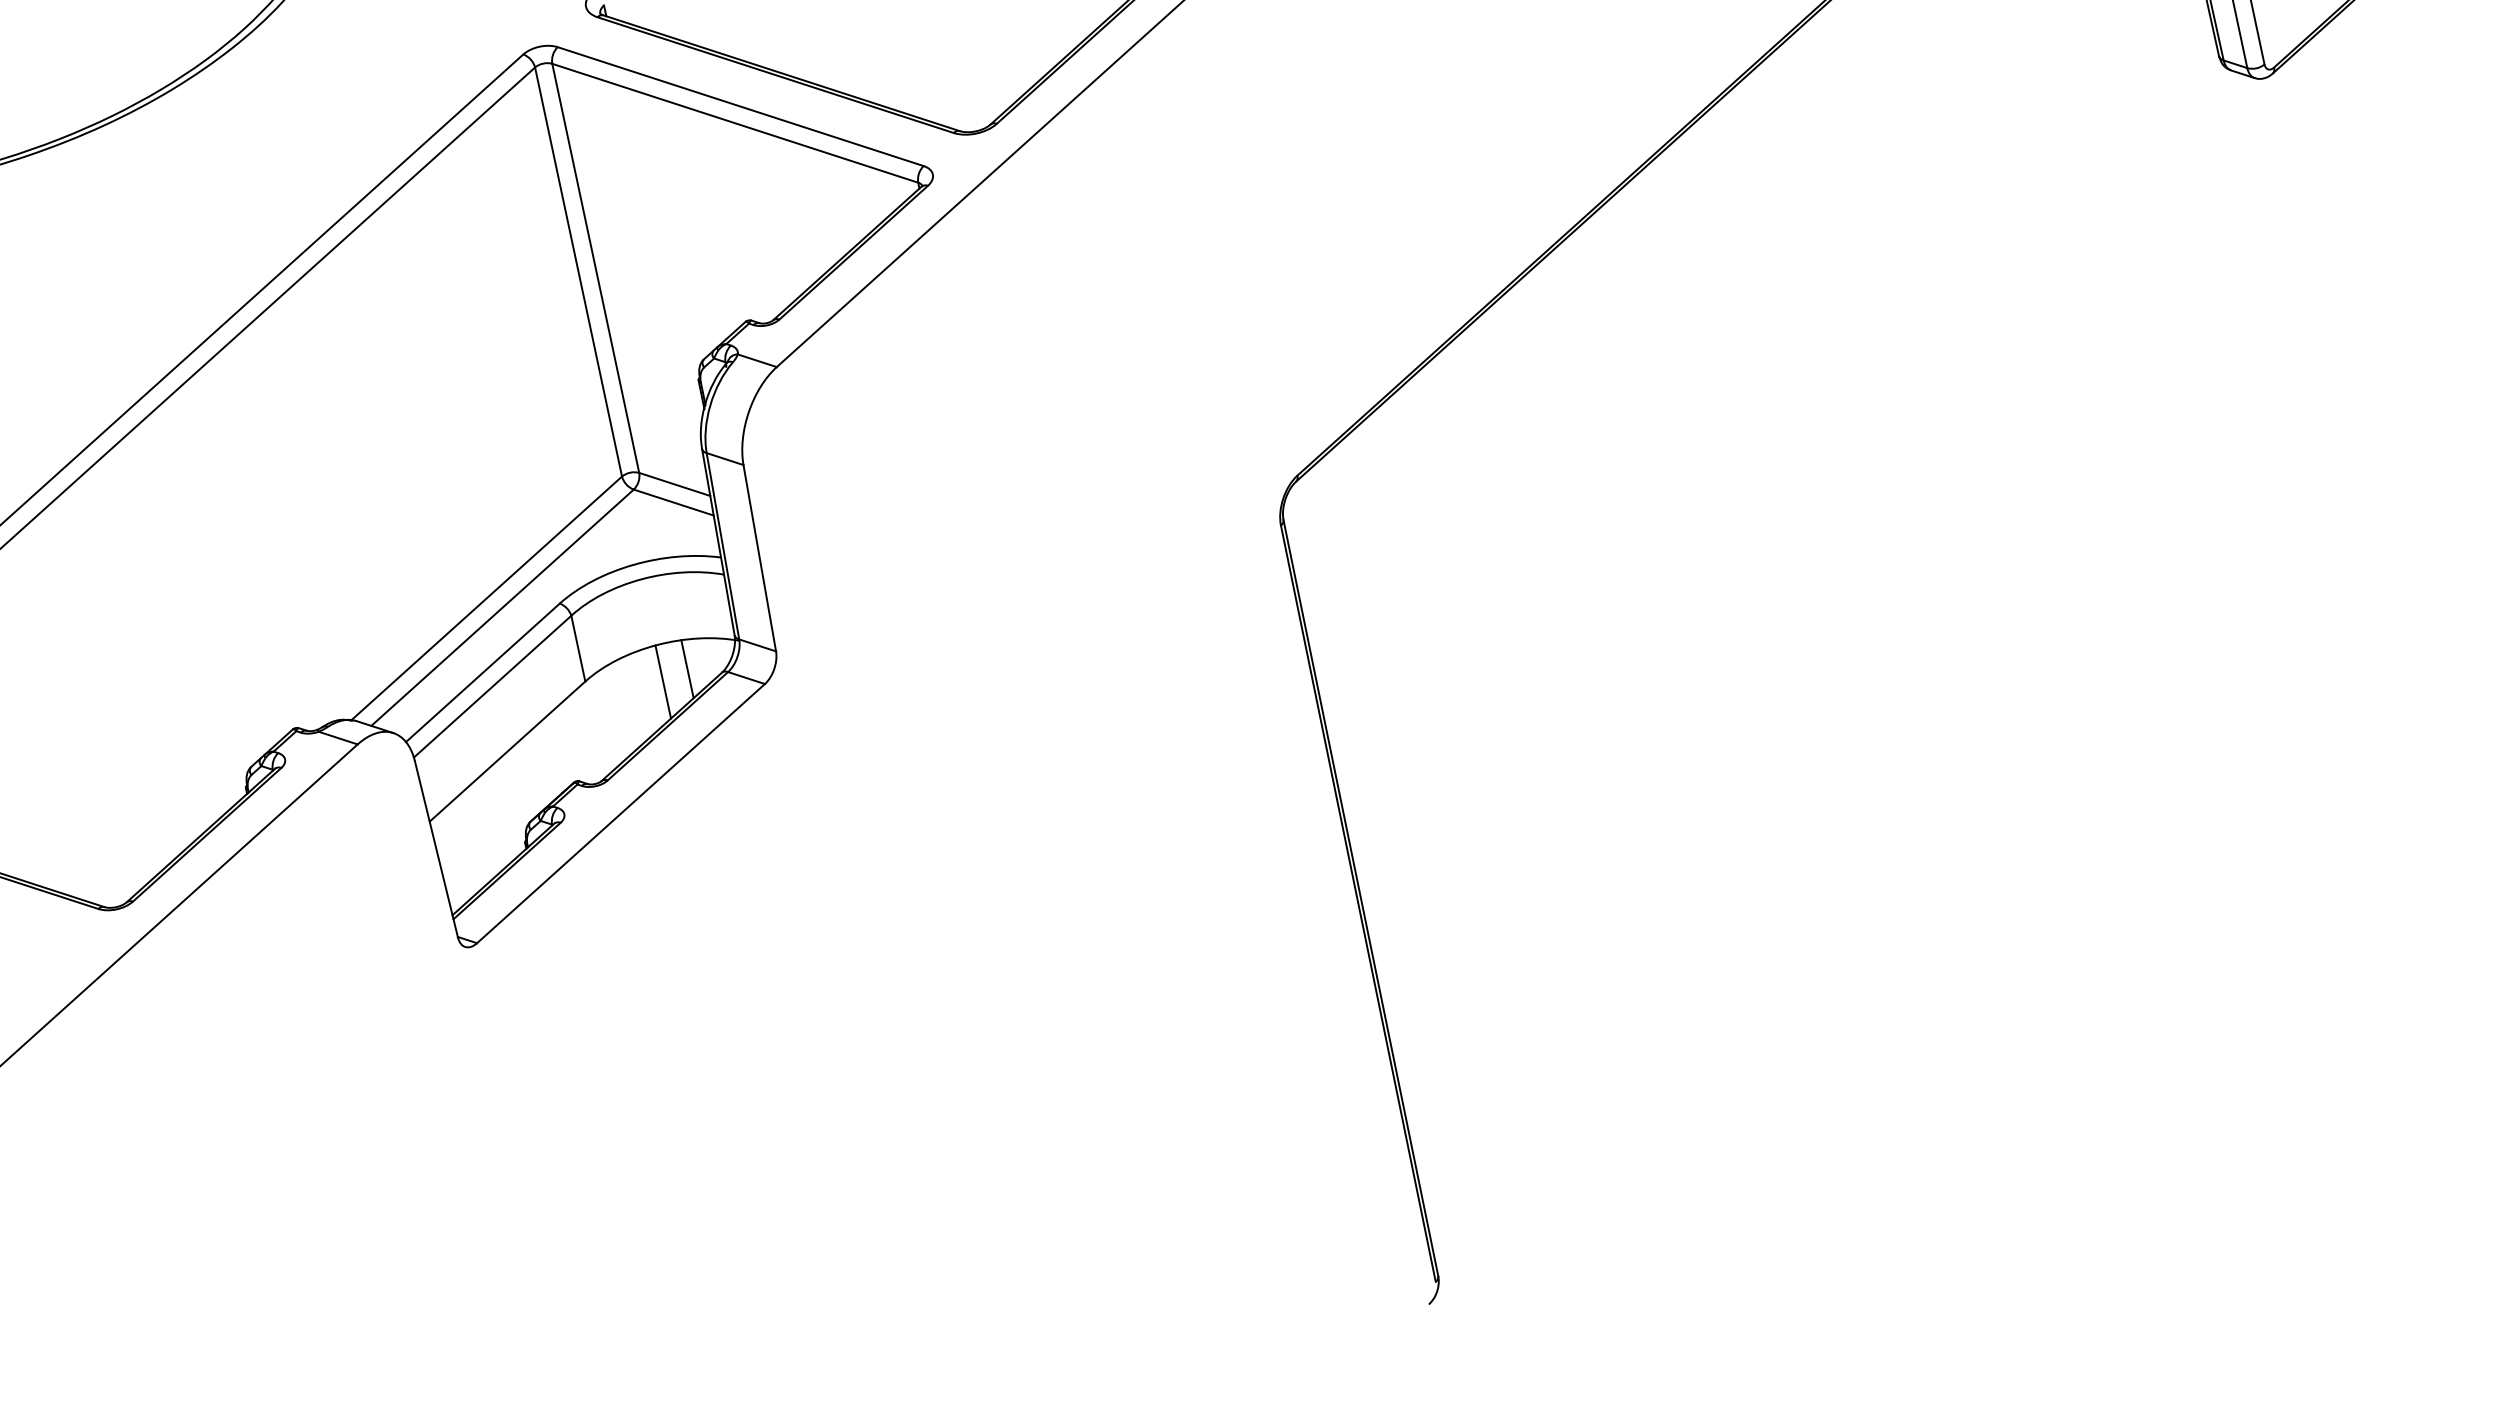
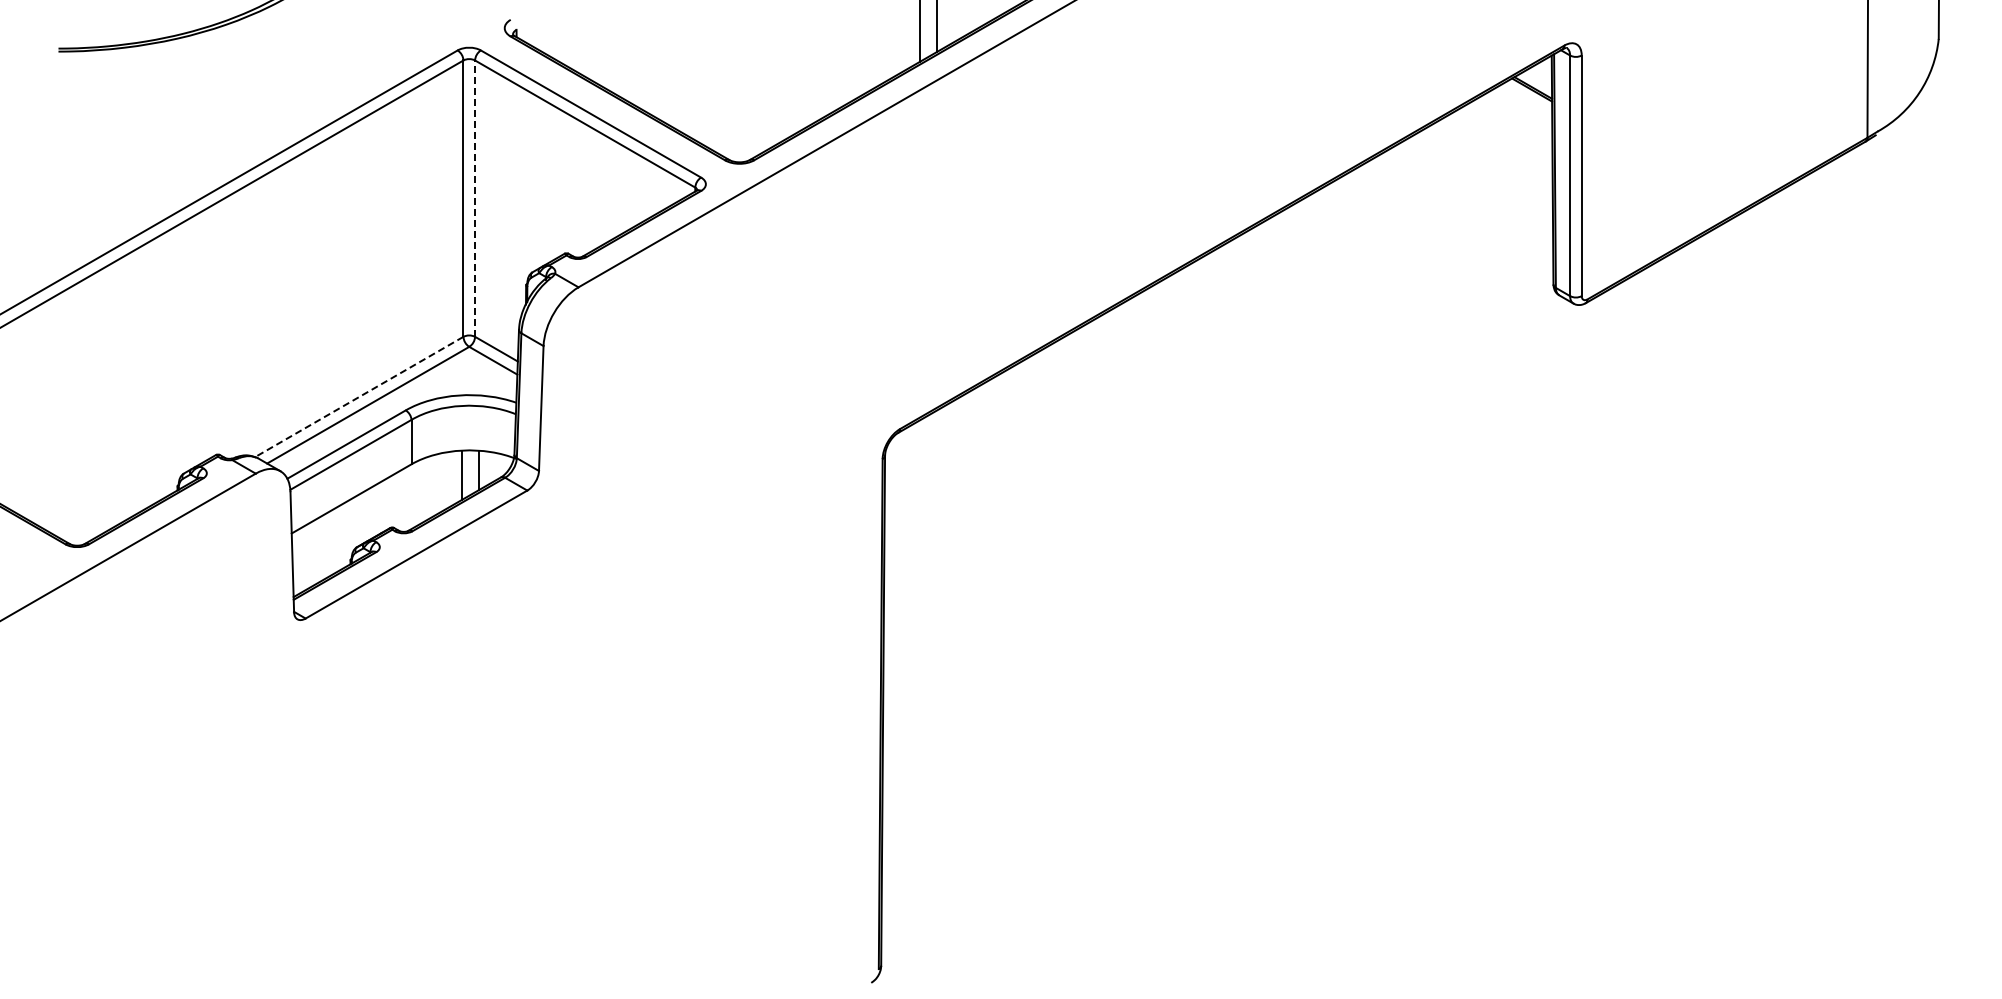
line: (596, 268) -> (475, 198), solid -> dashed
line: (487, 599) -> (359, 397), solid -> dashed

